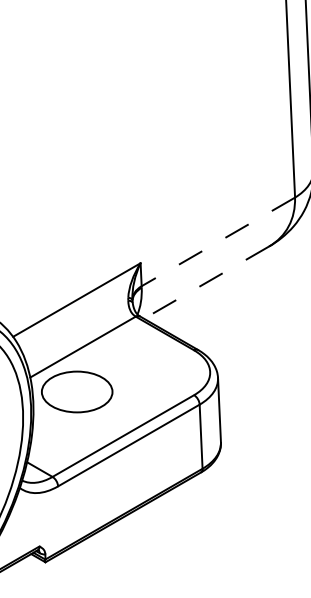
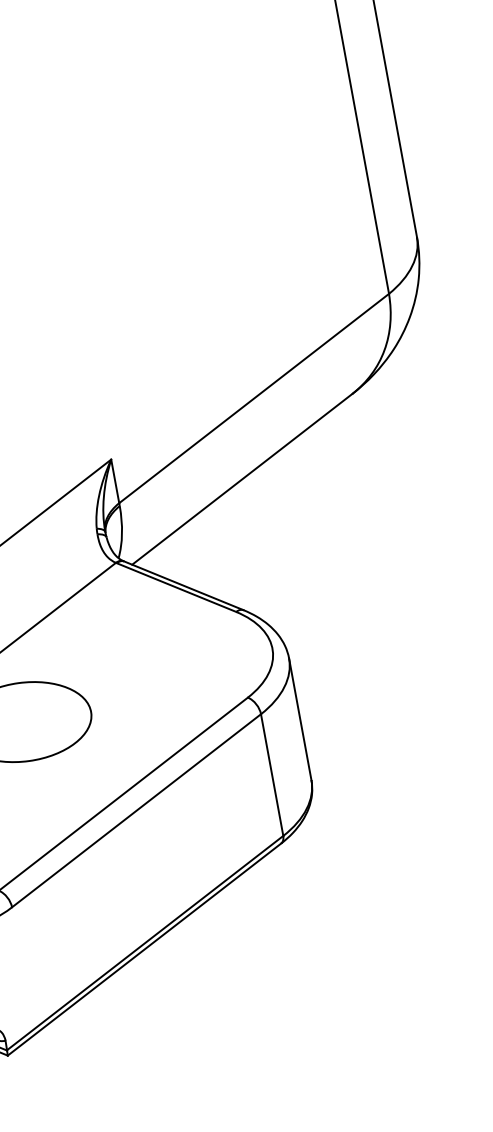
line: (218, 241) -> (254, 397), dashed -> solid
line: (206, 282) -> (242, 479), dashed -> solid

